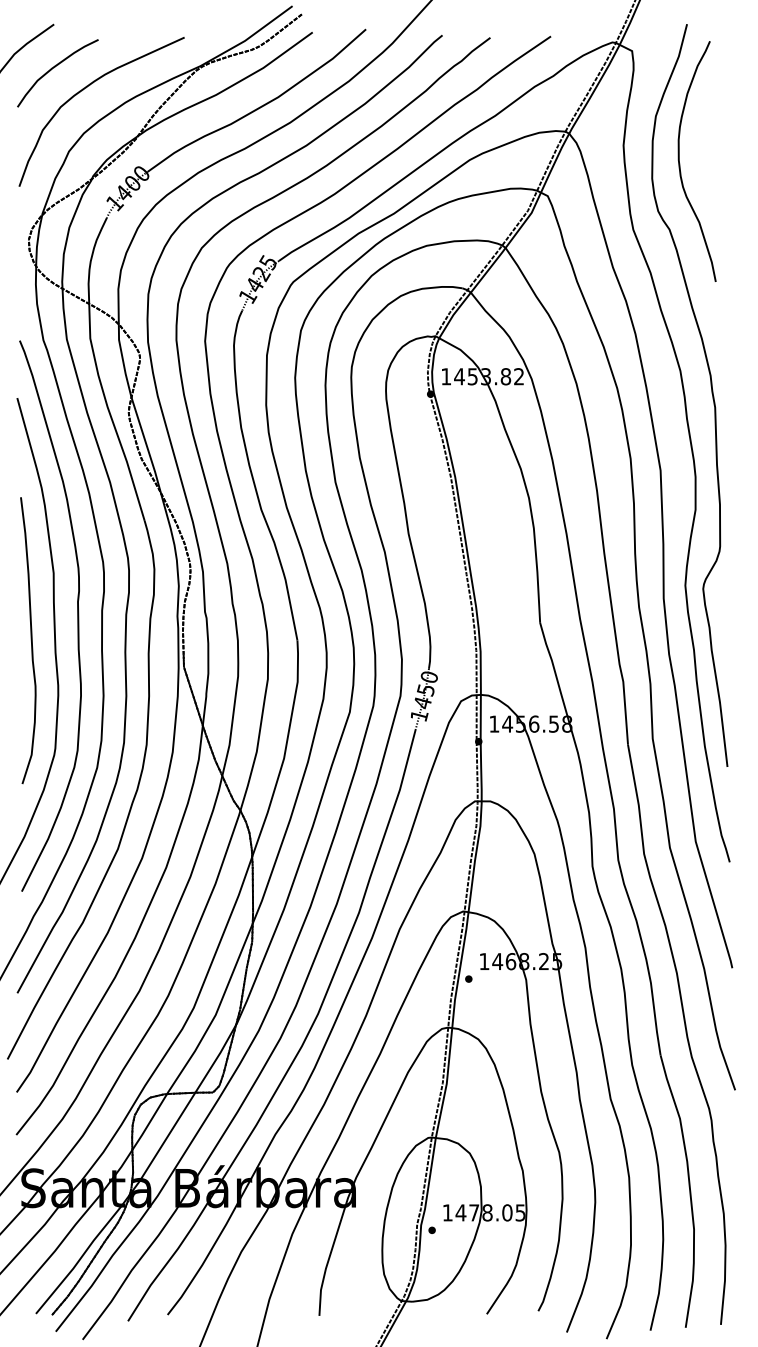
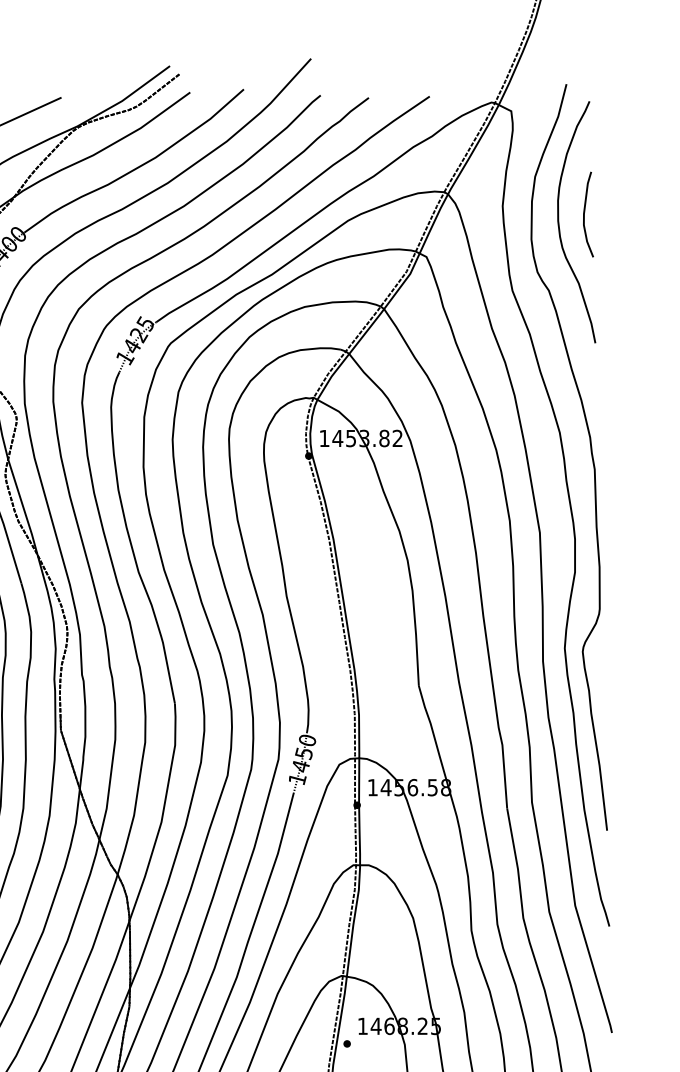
curve: (705, 153) -> (585, 214), added

